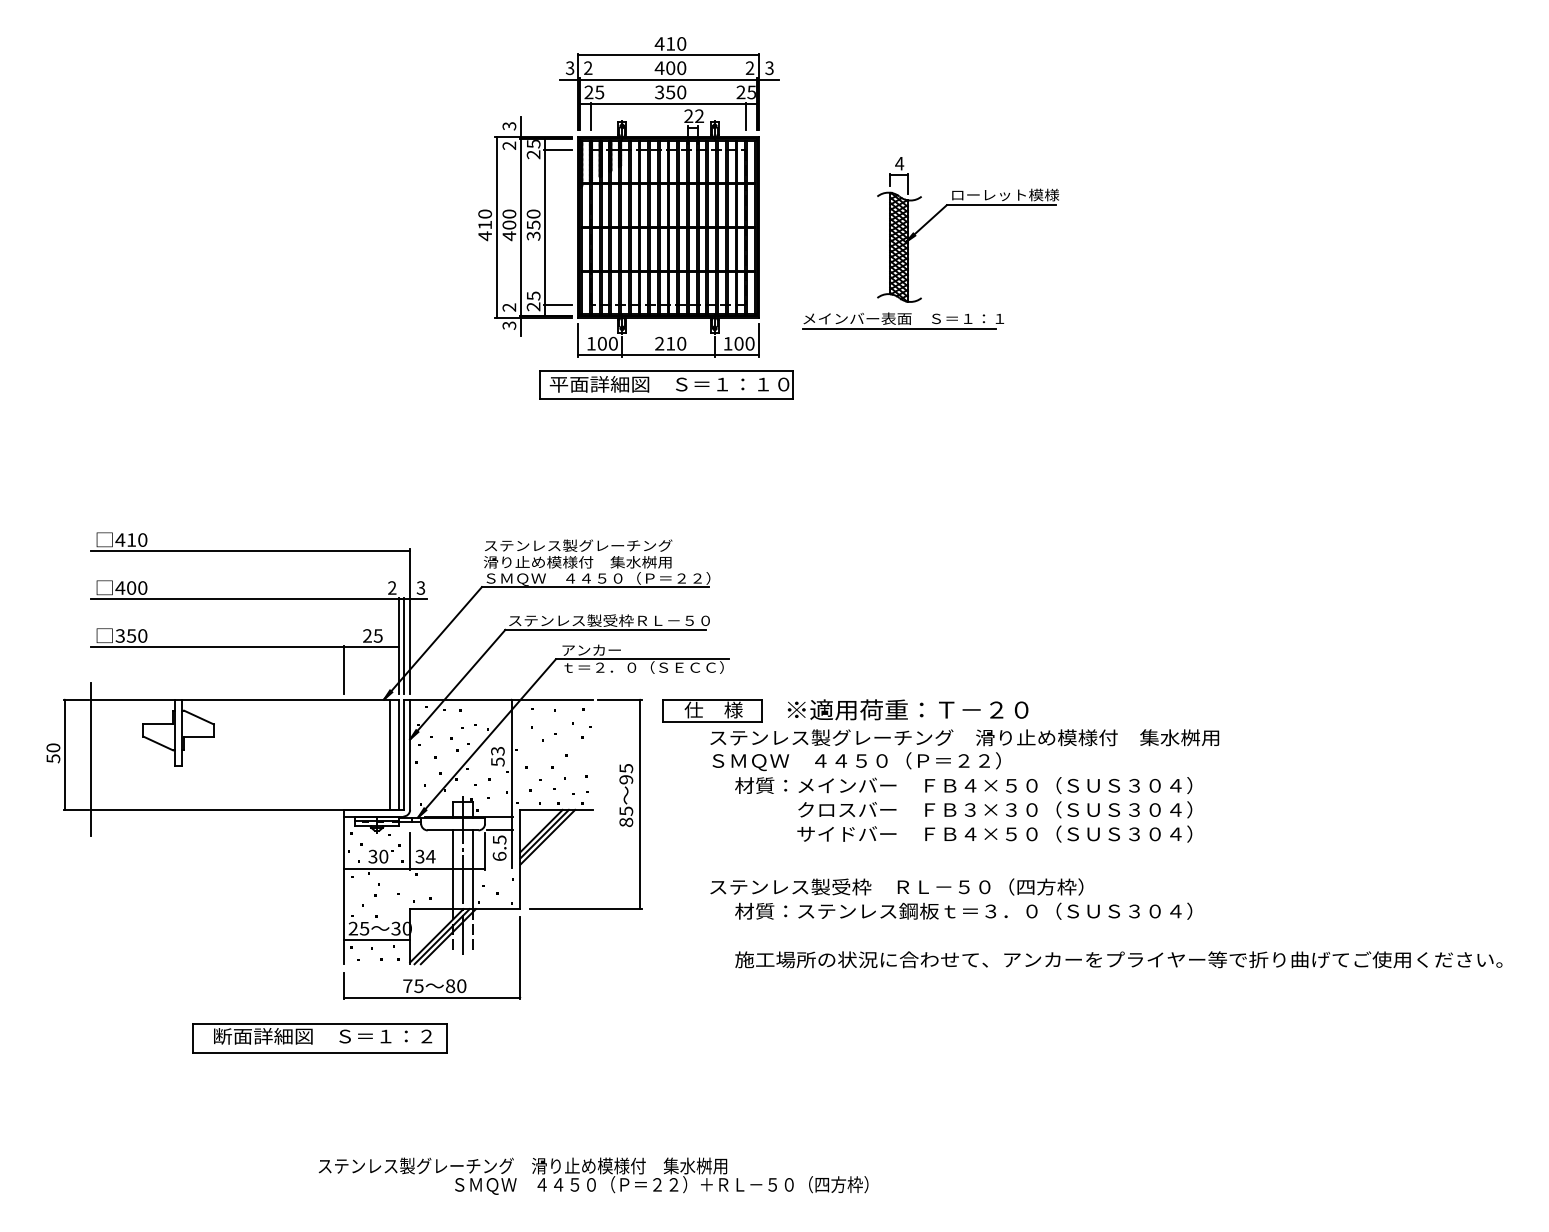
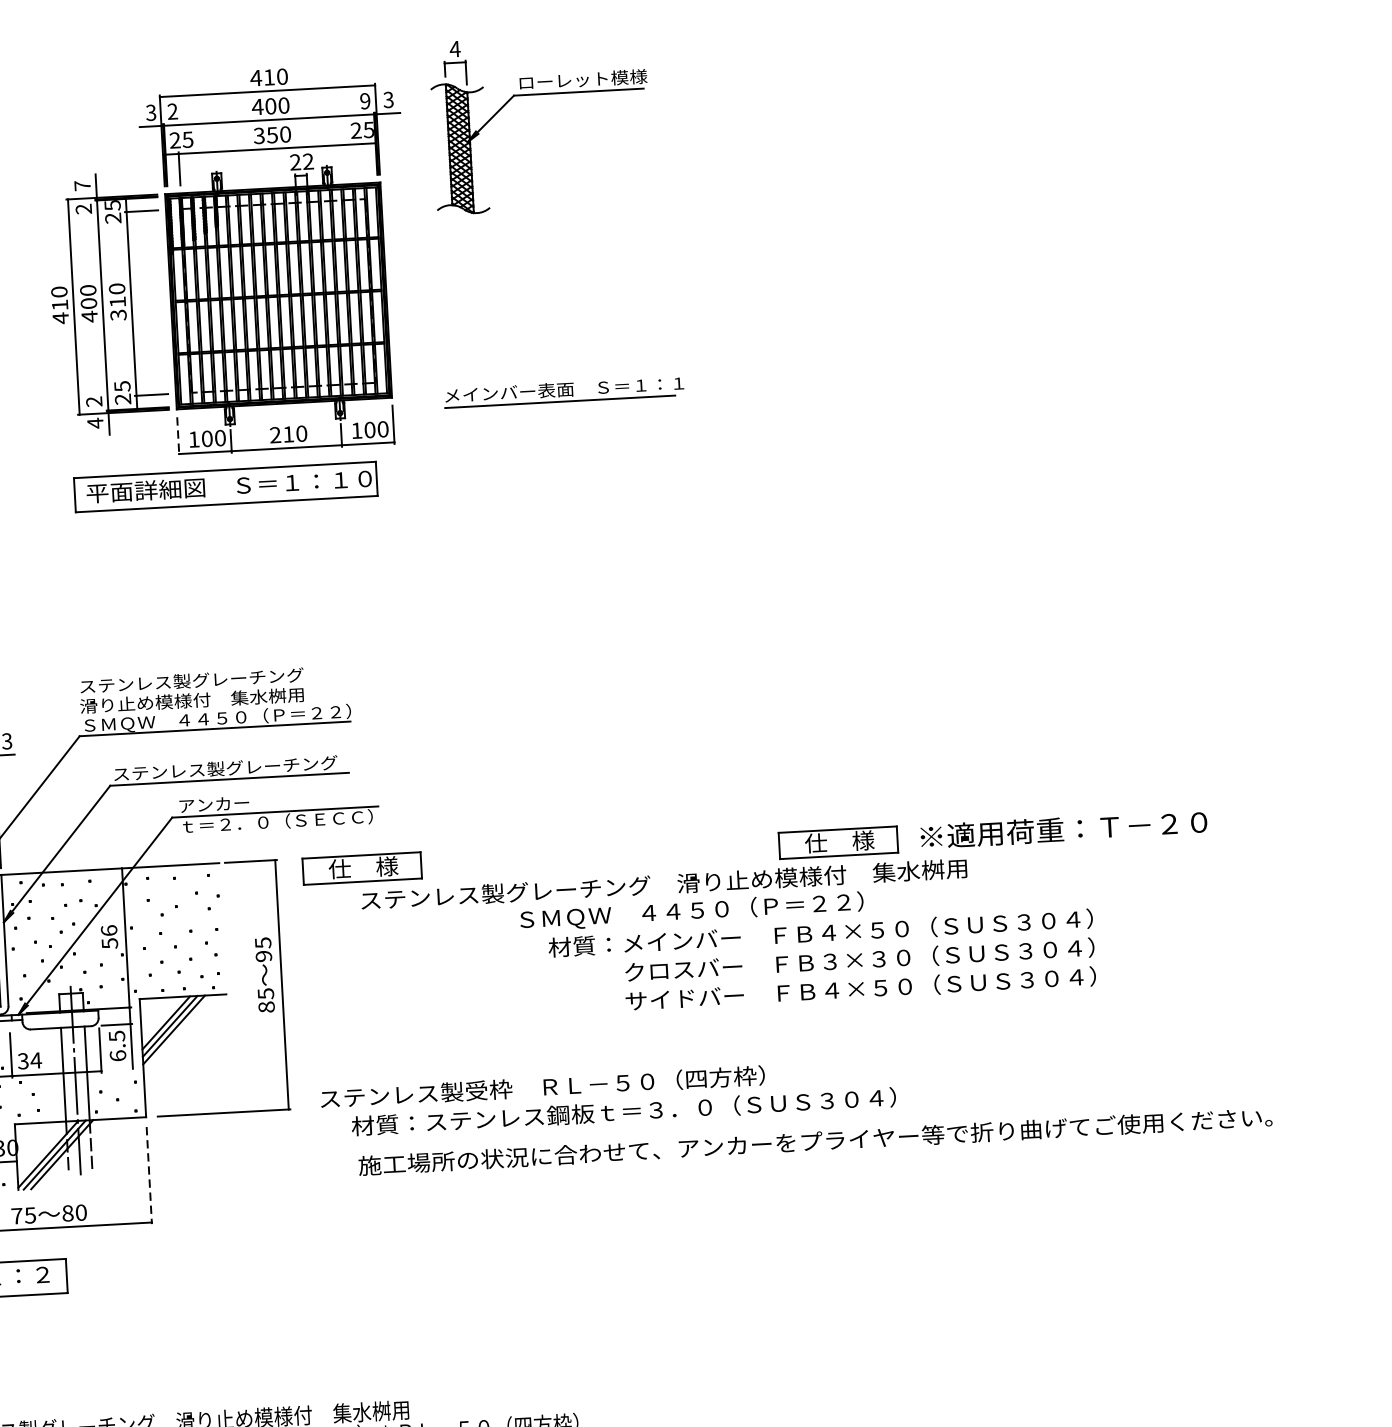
text: (749, 68) -> (364, 101), 2 -> 9
line: (745, 116) -> (363, 159), removed
text: (509, 126) -> (82, 186), 3 -> 7
part: (968, 205) -> (539, 94), moved
text: (533, 224) -> (117, 301), 350 -> 310
text: (509, 325) -> (95, 423), 3 -> 4
line: (578, 340) -> (178, 436), solid -> dashed
part: (666, 384) -> (225, 486), moved
text: (656, 620) -> (289, 764), ステンレス製受枠ＲＬ－５０ -> ステンレス製グレーチング
text: (907, 709) -> (1063, 829), moved
part: (1112, 710) -> (838, 842), added
text: (497, 750) -> (108, 929), 53 -> 56
text: (952, 797) -> (808, 948), moved
text: (951, 898) -> (608, 1097), moved
line: (520, 958) -> (149, 1176), solid -> dashed
text: (1118, 959) -> (815, 1141), moved

